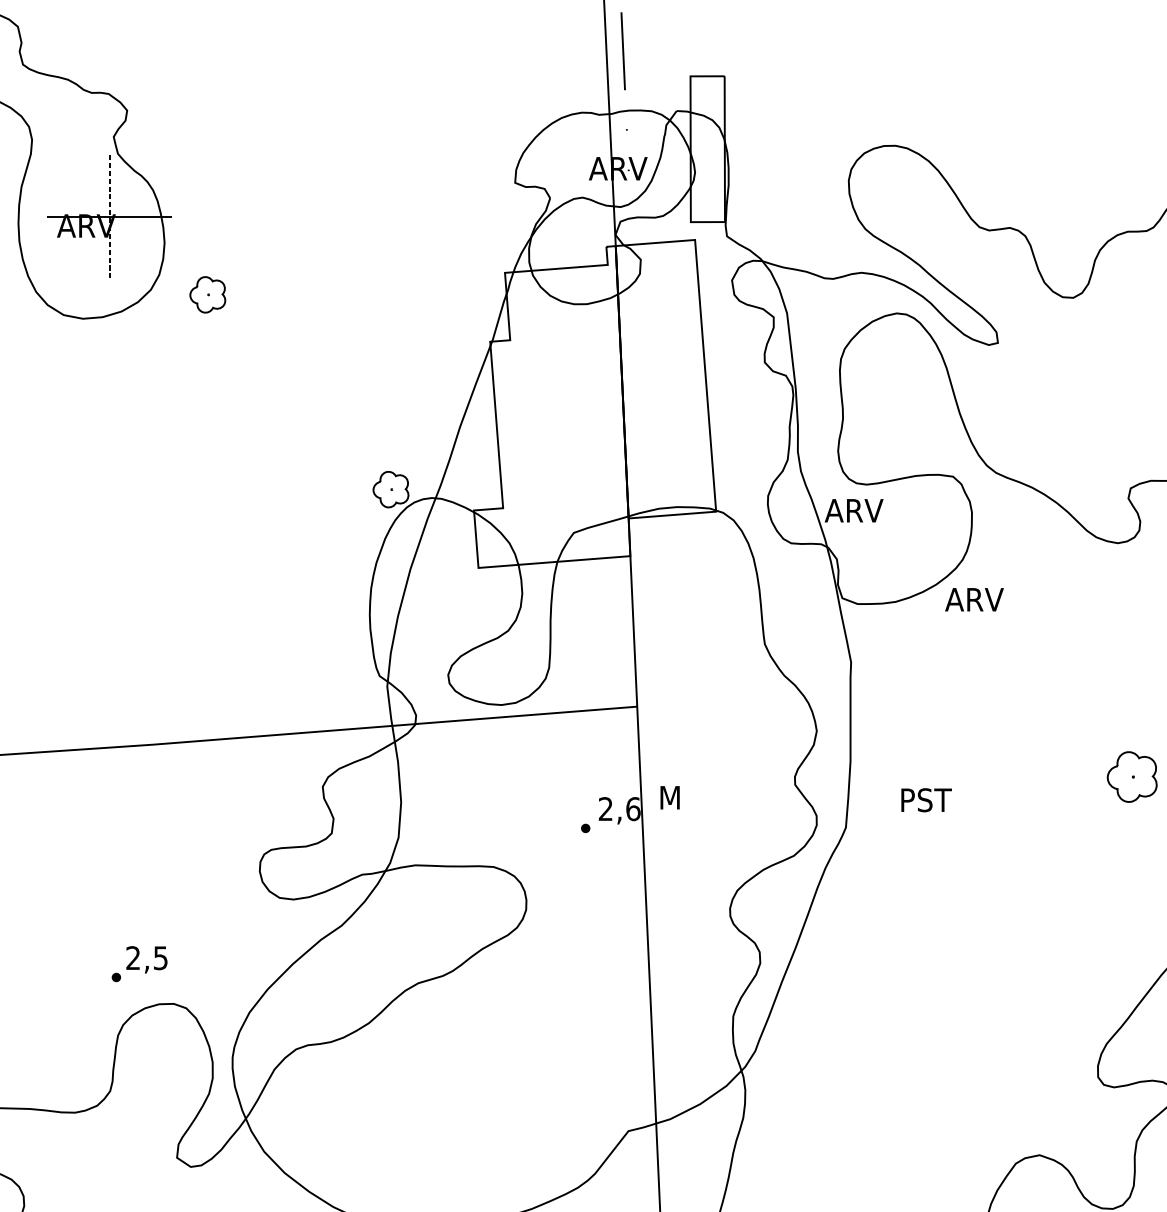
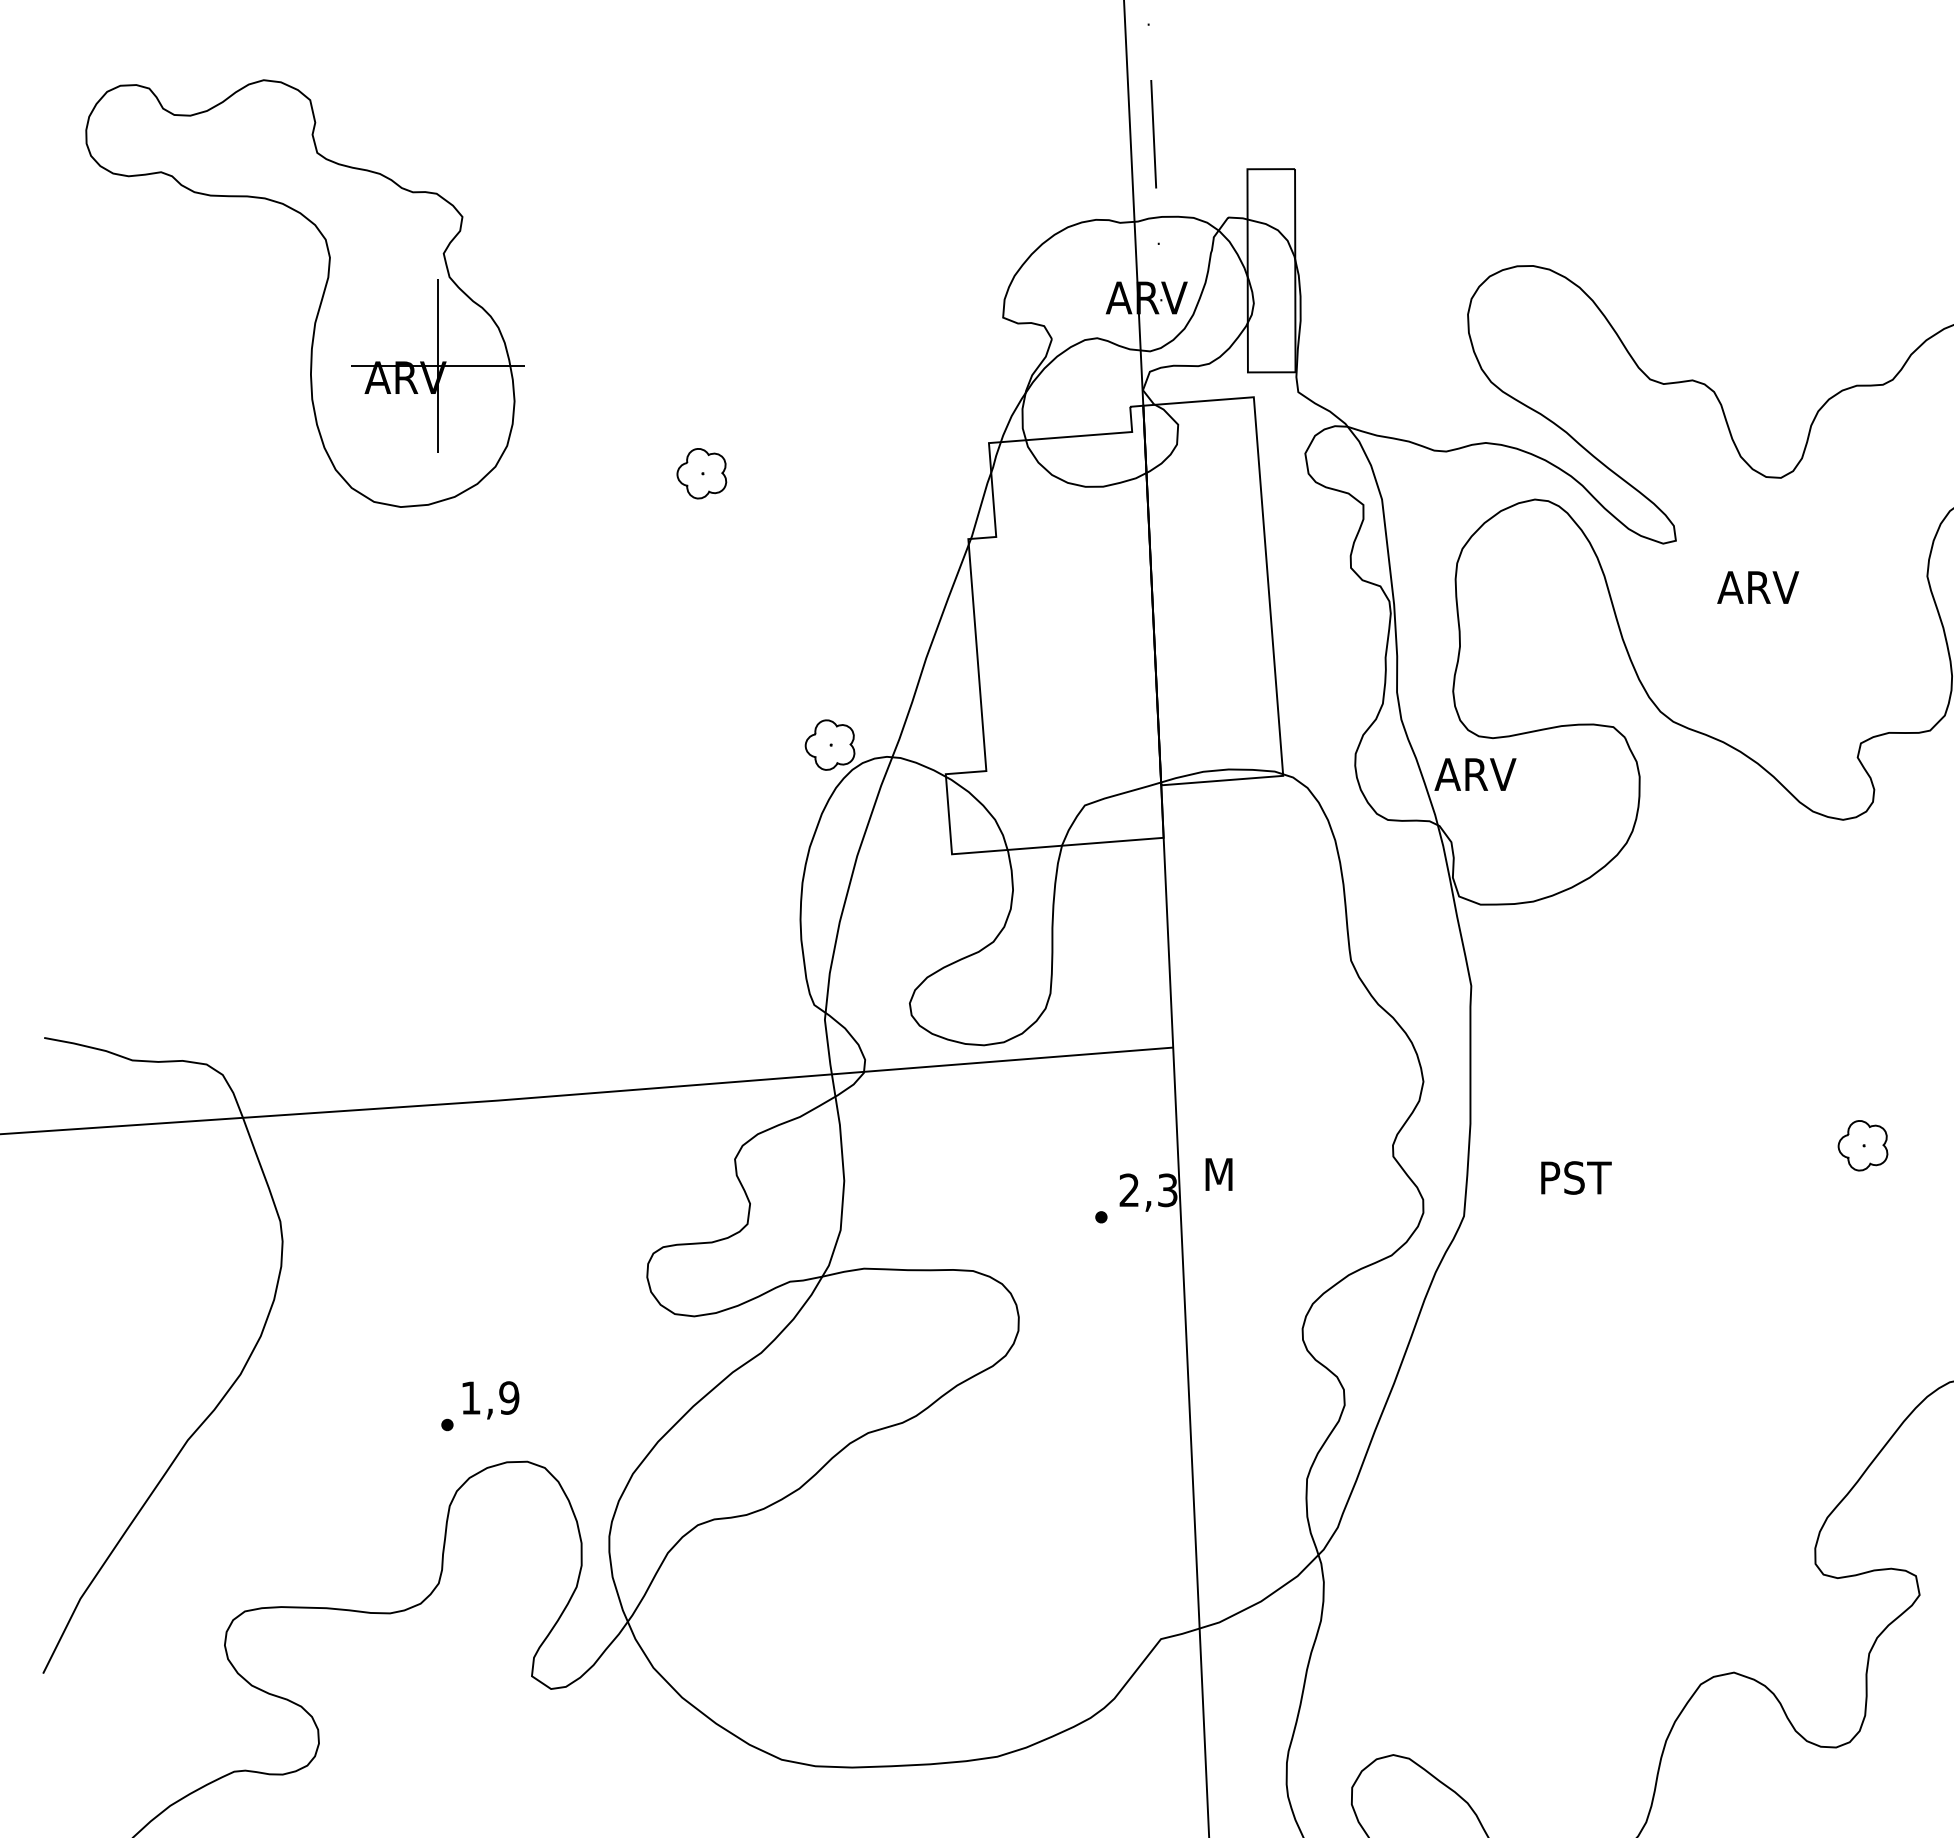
line: (109, 217) -> (437, 365), dashed -> solid
part: (207, 294) -> (701, 473), moved
text: (974, 599) -> (1758, 587), moved
part: (1131, 776) -> (1862, 1145), size x0.71
text: (633, 809) -> (1168, 1190), 2,6 -> 2,3
text: (147, 957) -> (490, 1397), 2,5 -> 1,9

